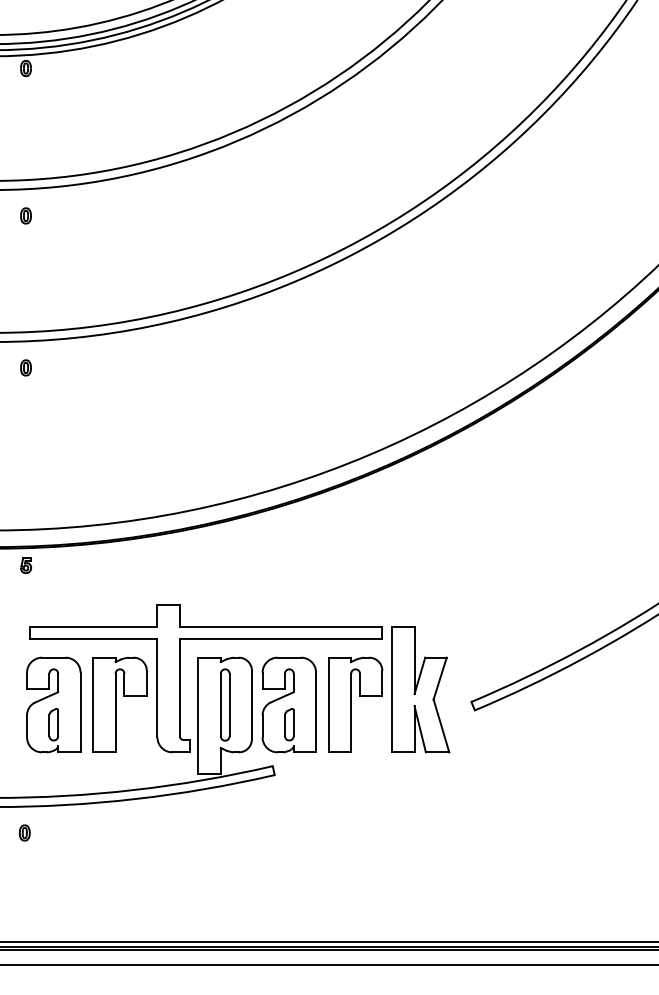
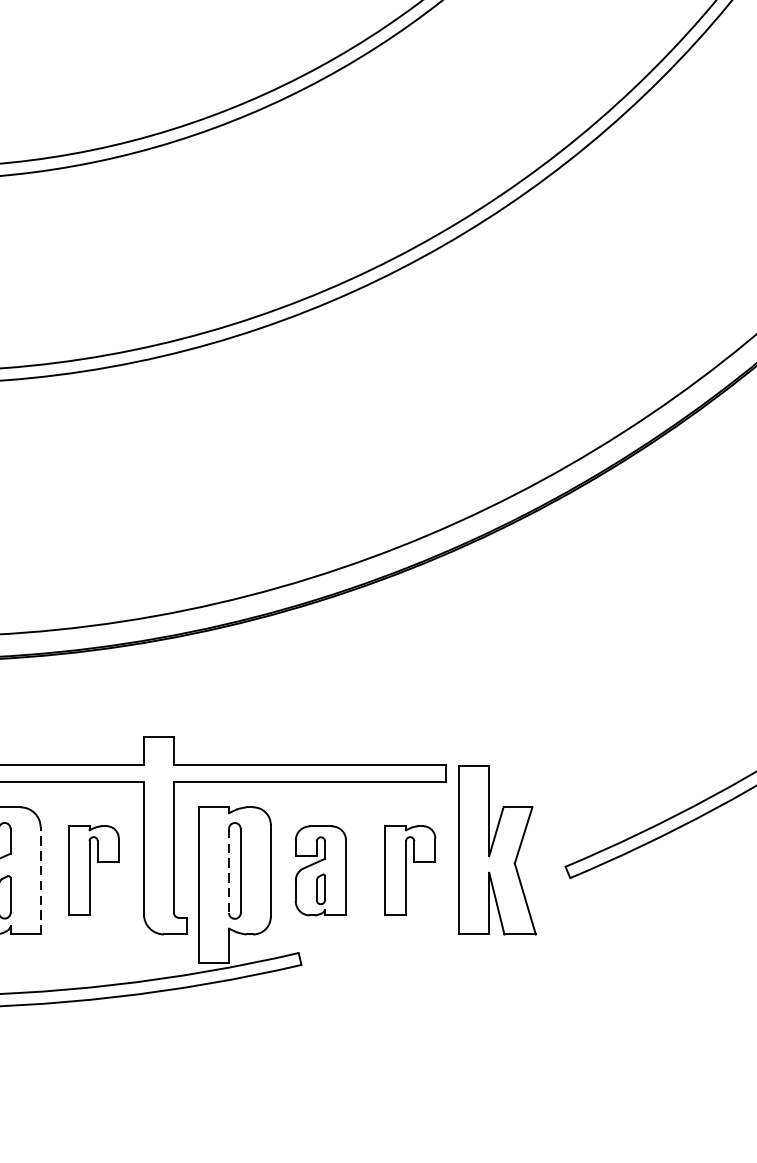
part: (119, 704) -> (92, 870), size x0.7
part: (288, 704) -> (319, 870), size x0.7
part: (355, 704) -> (409, 870), size x0.7
line: (220, 705) -> (228, 871), solid -> dashed
line: (80, 712) -> (40, 880), solid -> dashed

